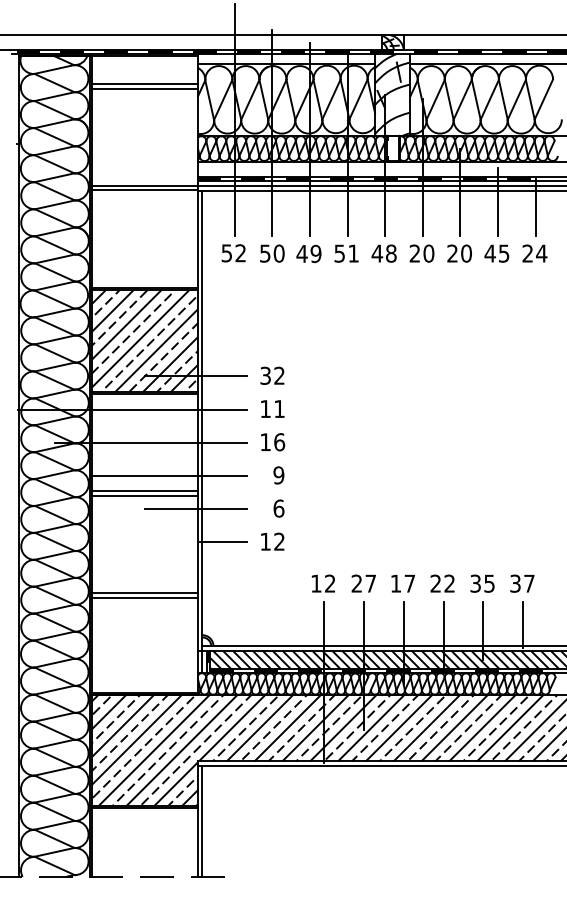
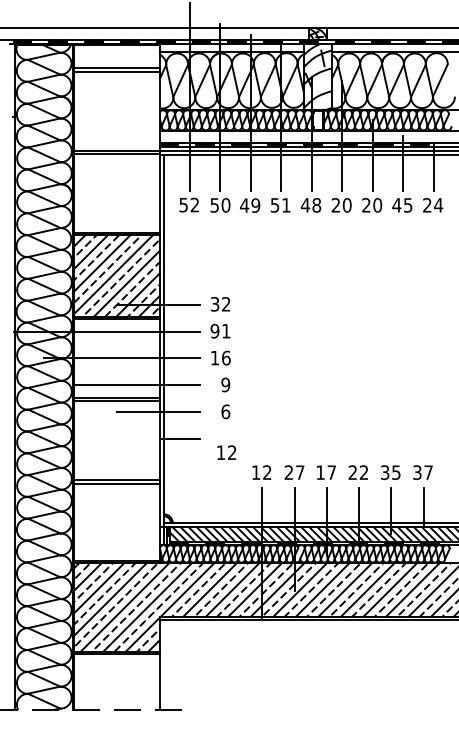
text: (264, 408) -> (214, 330), 11 -> 91
text: (272, 541) -> (226, 452), moved
line: (201, 821) -> (163, 665), removed

